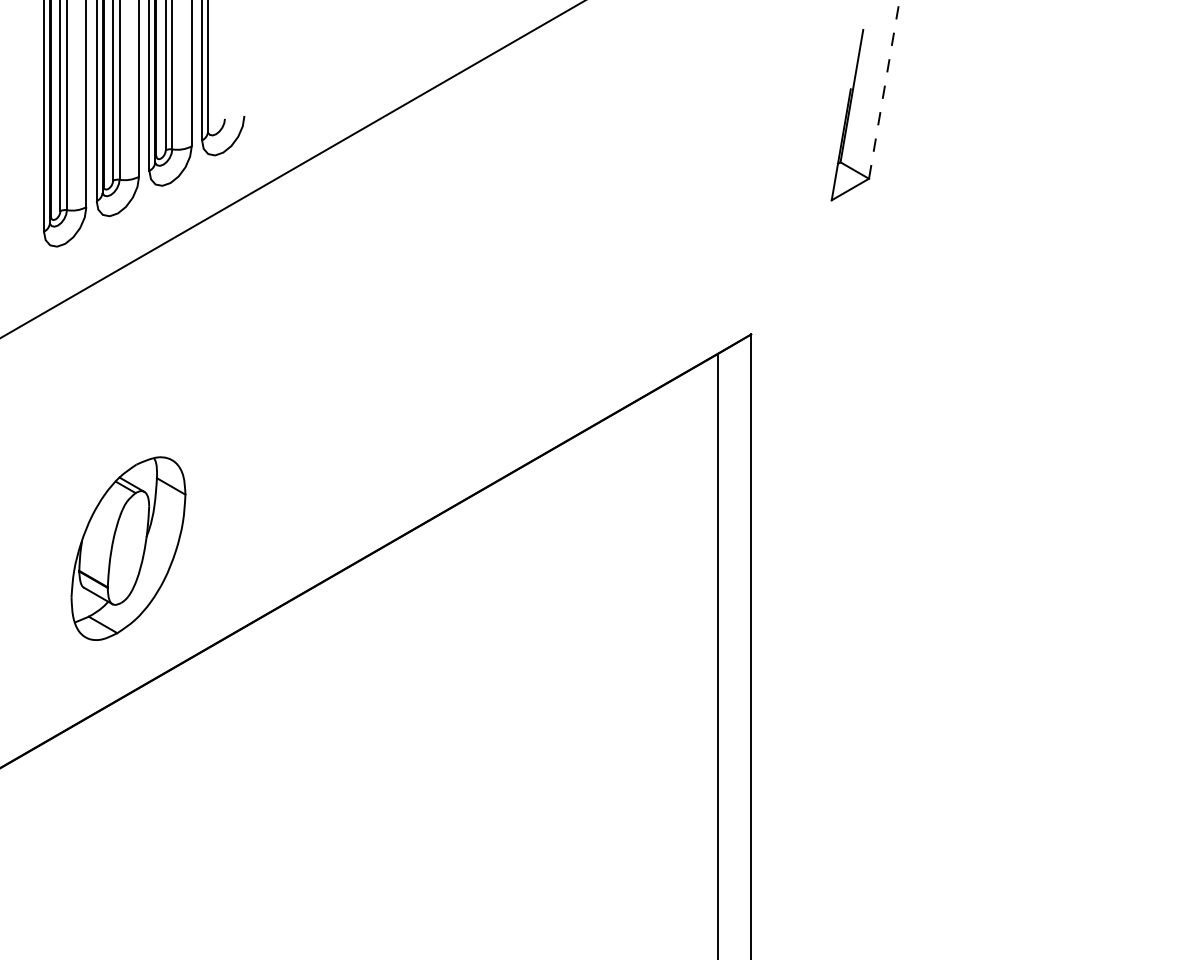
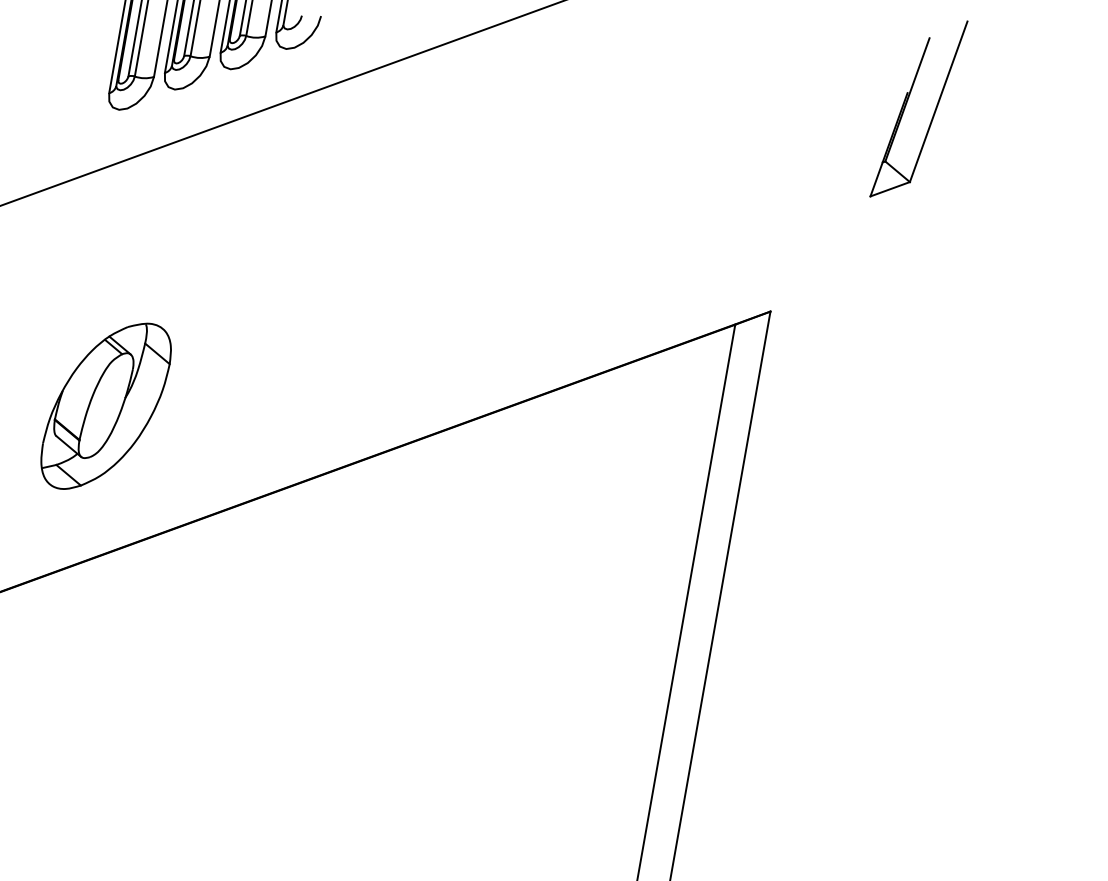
line: (883, 92) -> (938, 101), dashed -> solid
part: (128, 548) -> (105, 406), moved

